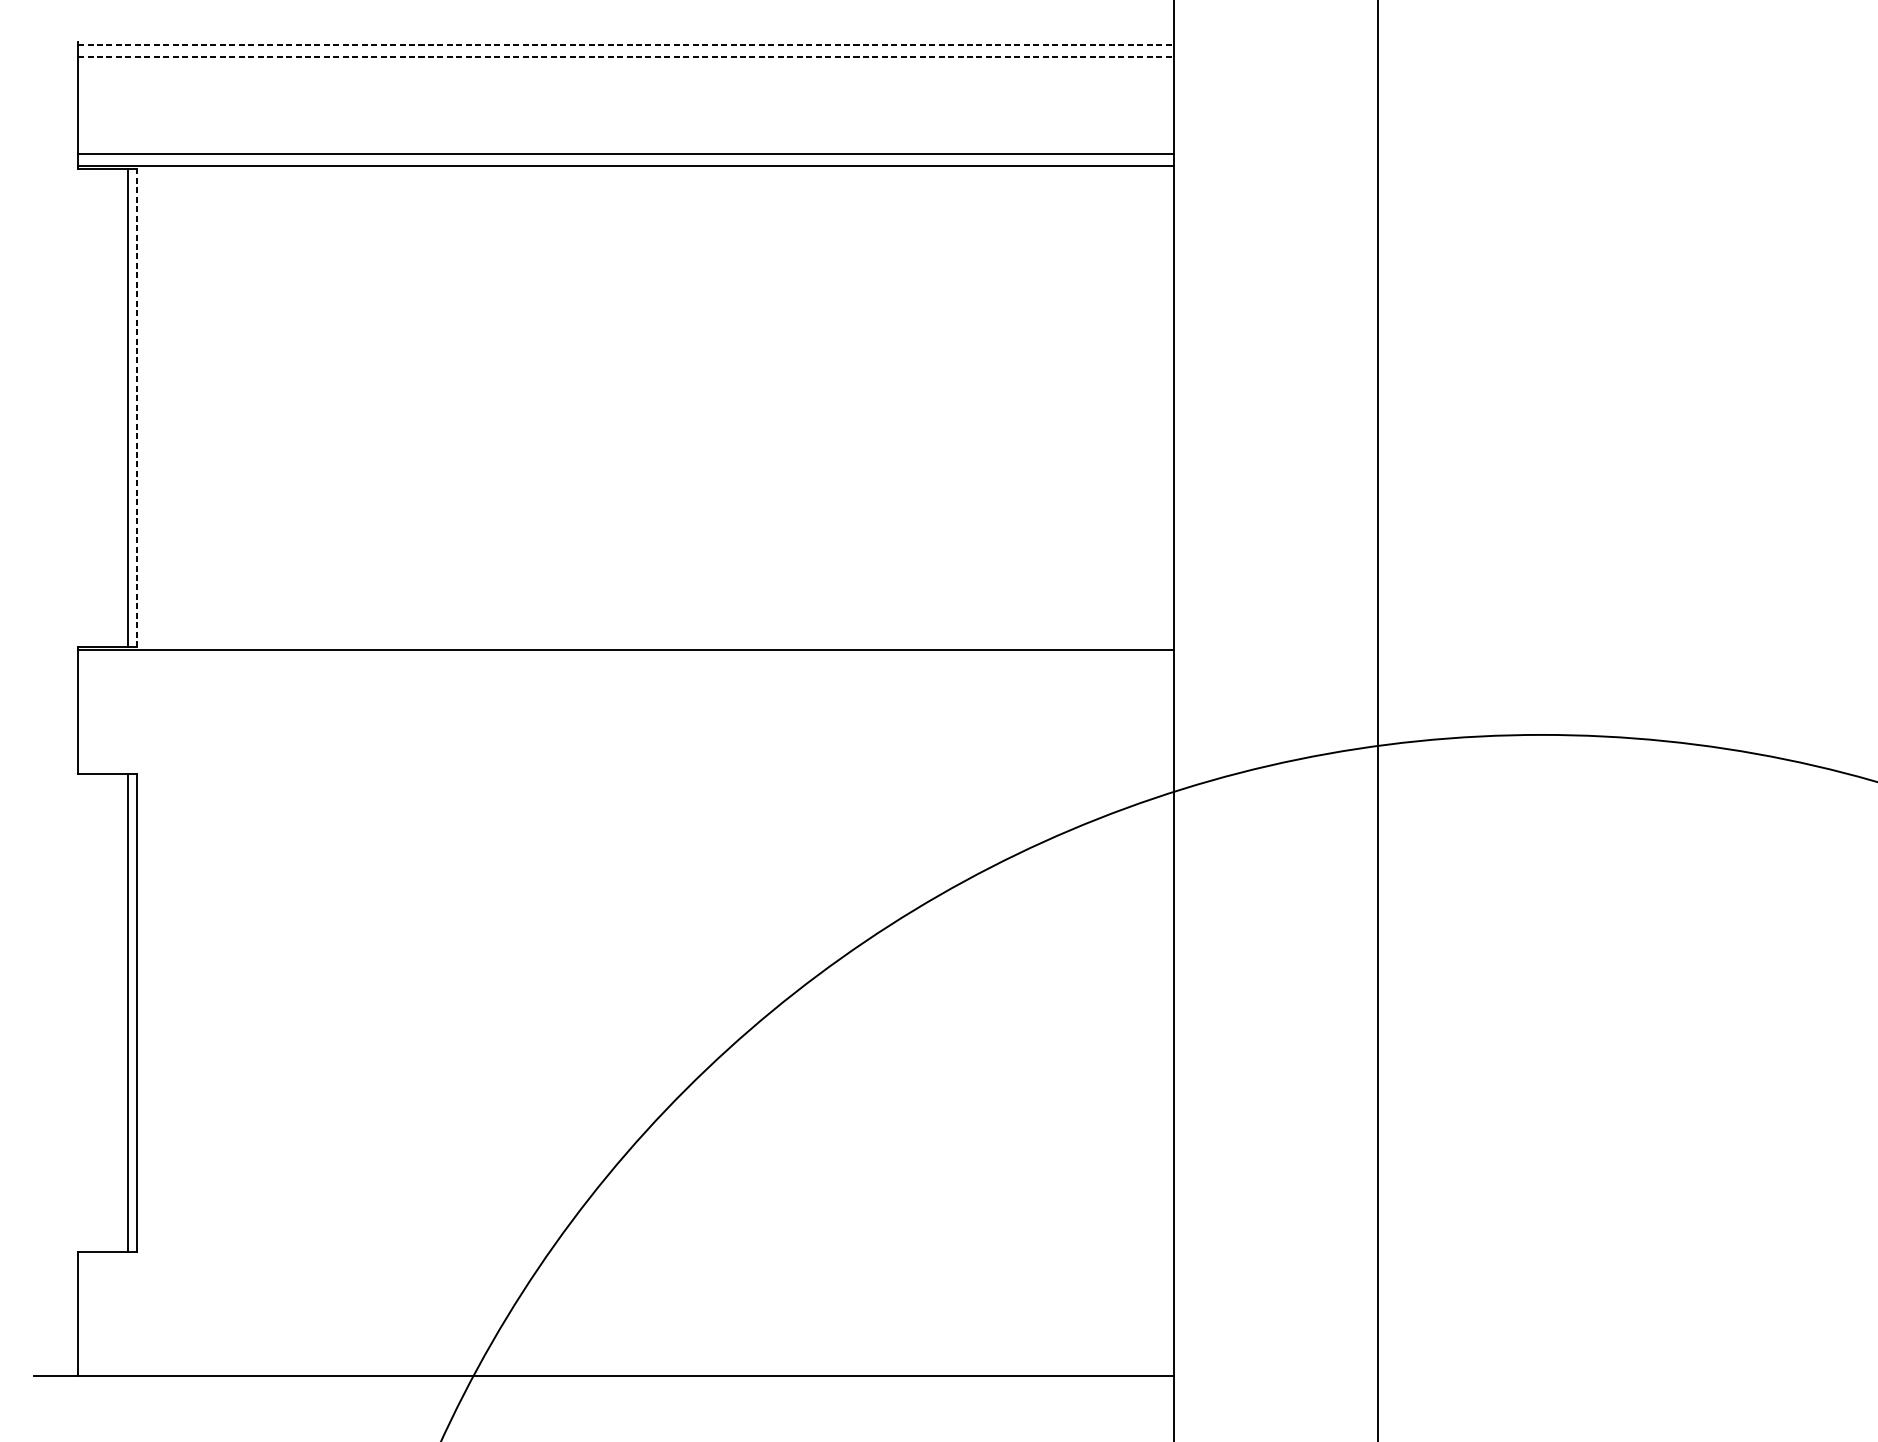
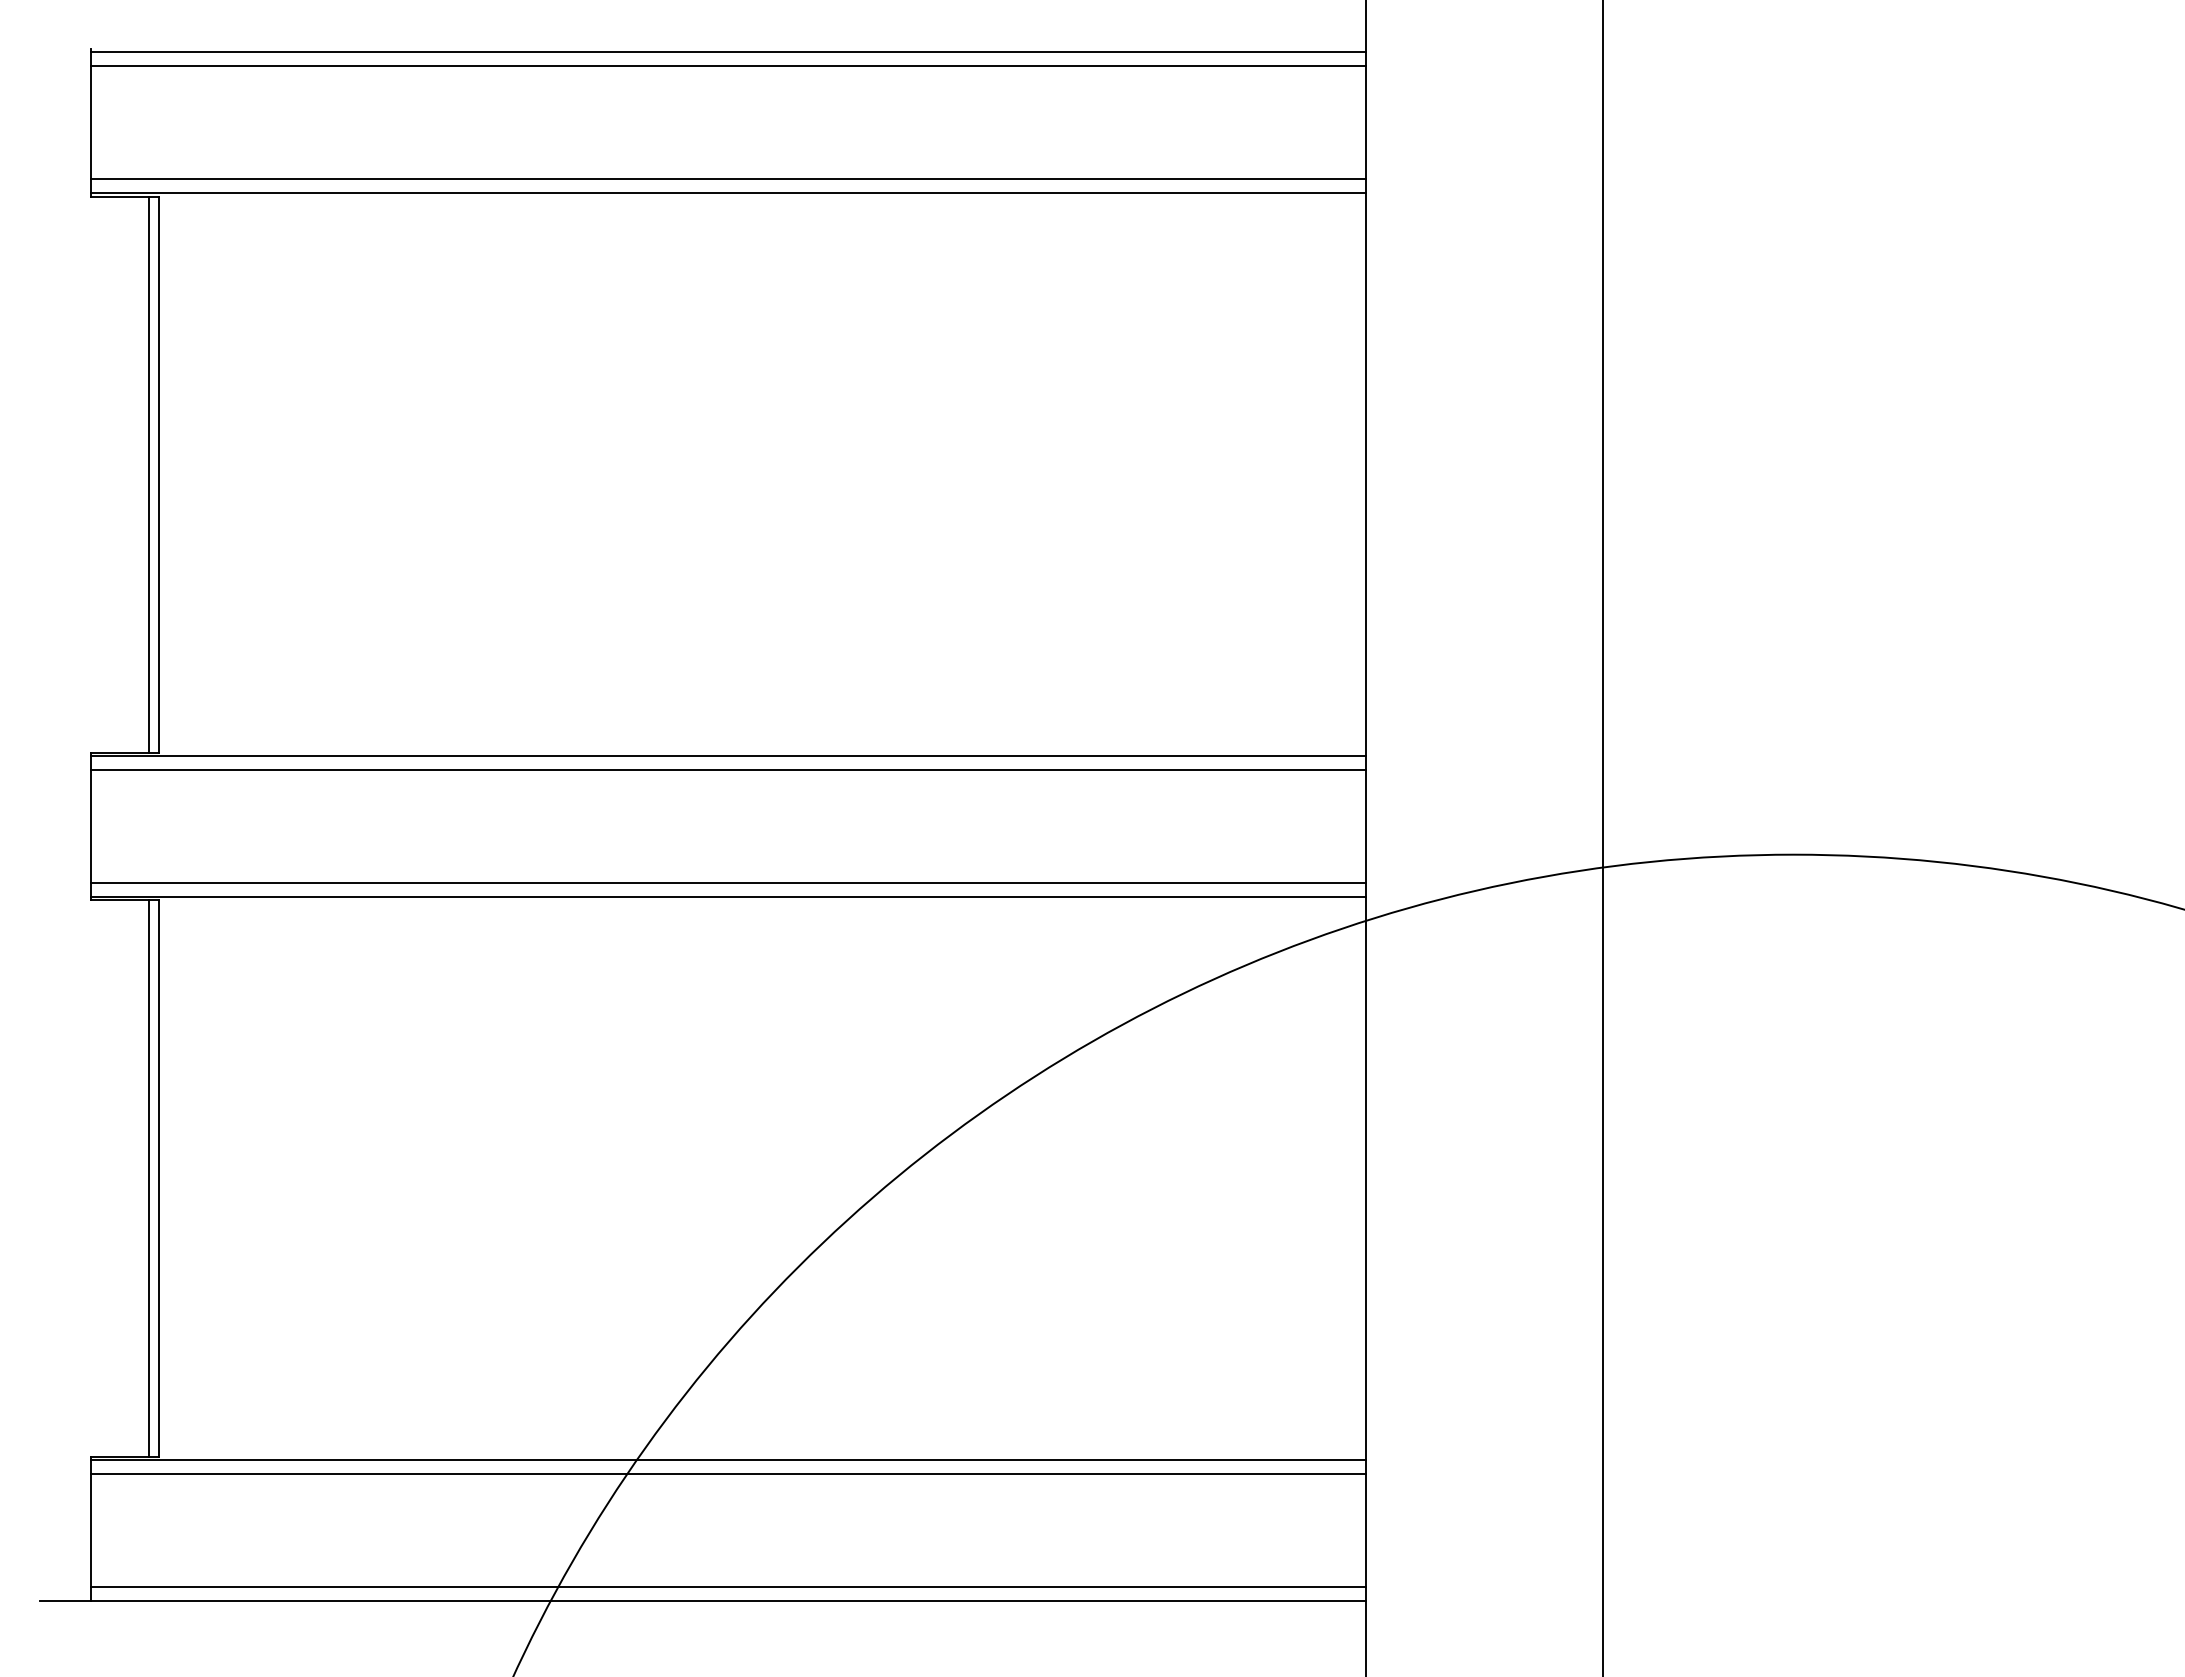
line: (626, 45) -> (728, 52), dashed -> solid
line: (626, 57) -> (728, 66), dashed -> solid
line: (136, 408) -> (159, 474), dashed -> solid
line: (626, 662) -> (728, 770), added
line: (626, 758) -> (728, 882), added
line: (626, 770) -> (728, 896), added
line: (626, 1255) -> (728, 1460), added
line: (626, 1267) -> (728, 1474), added
line: (626, 1364) -> (728, 1586), added

